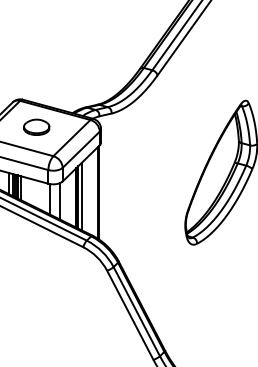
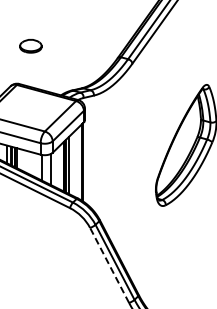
part: (36, 127) -> (30, 46), moved
line: (130, 314) -> (109, 264), solid -> dashed

